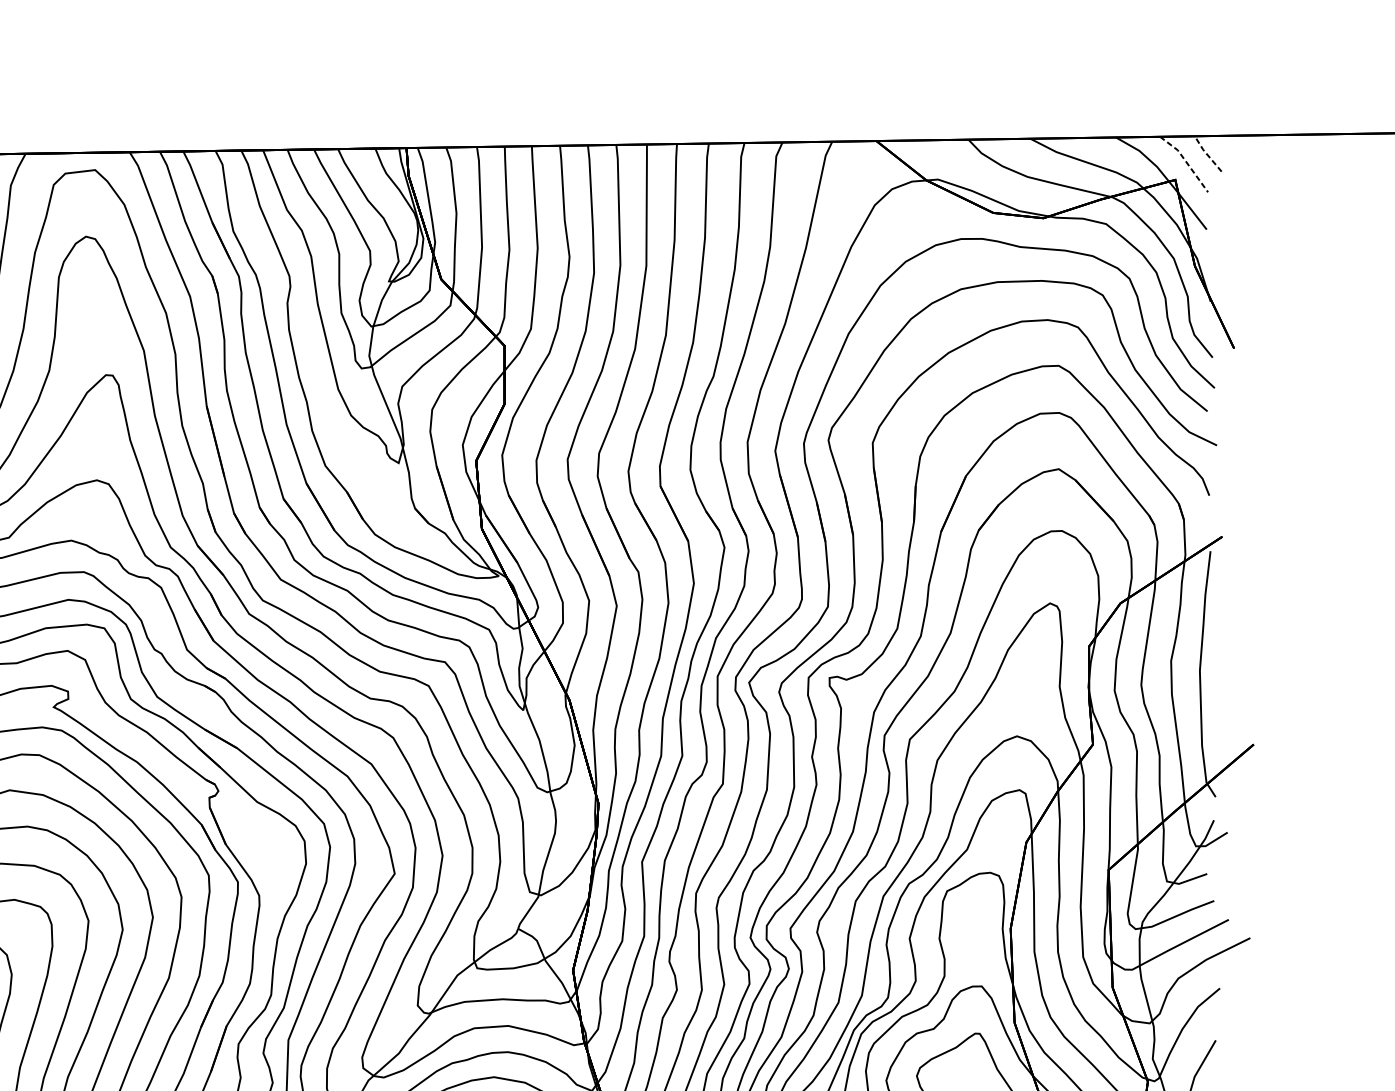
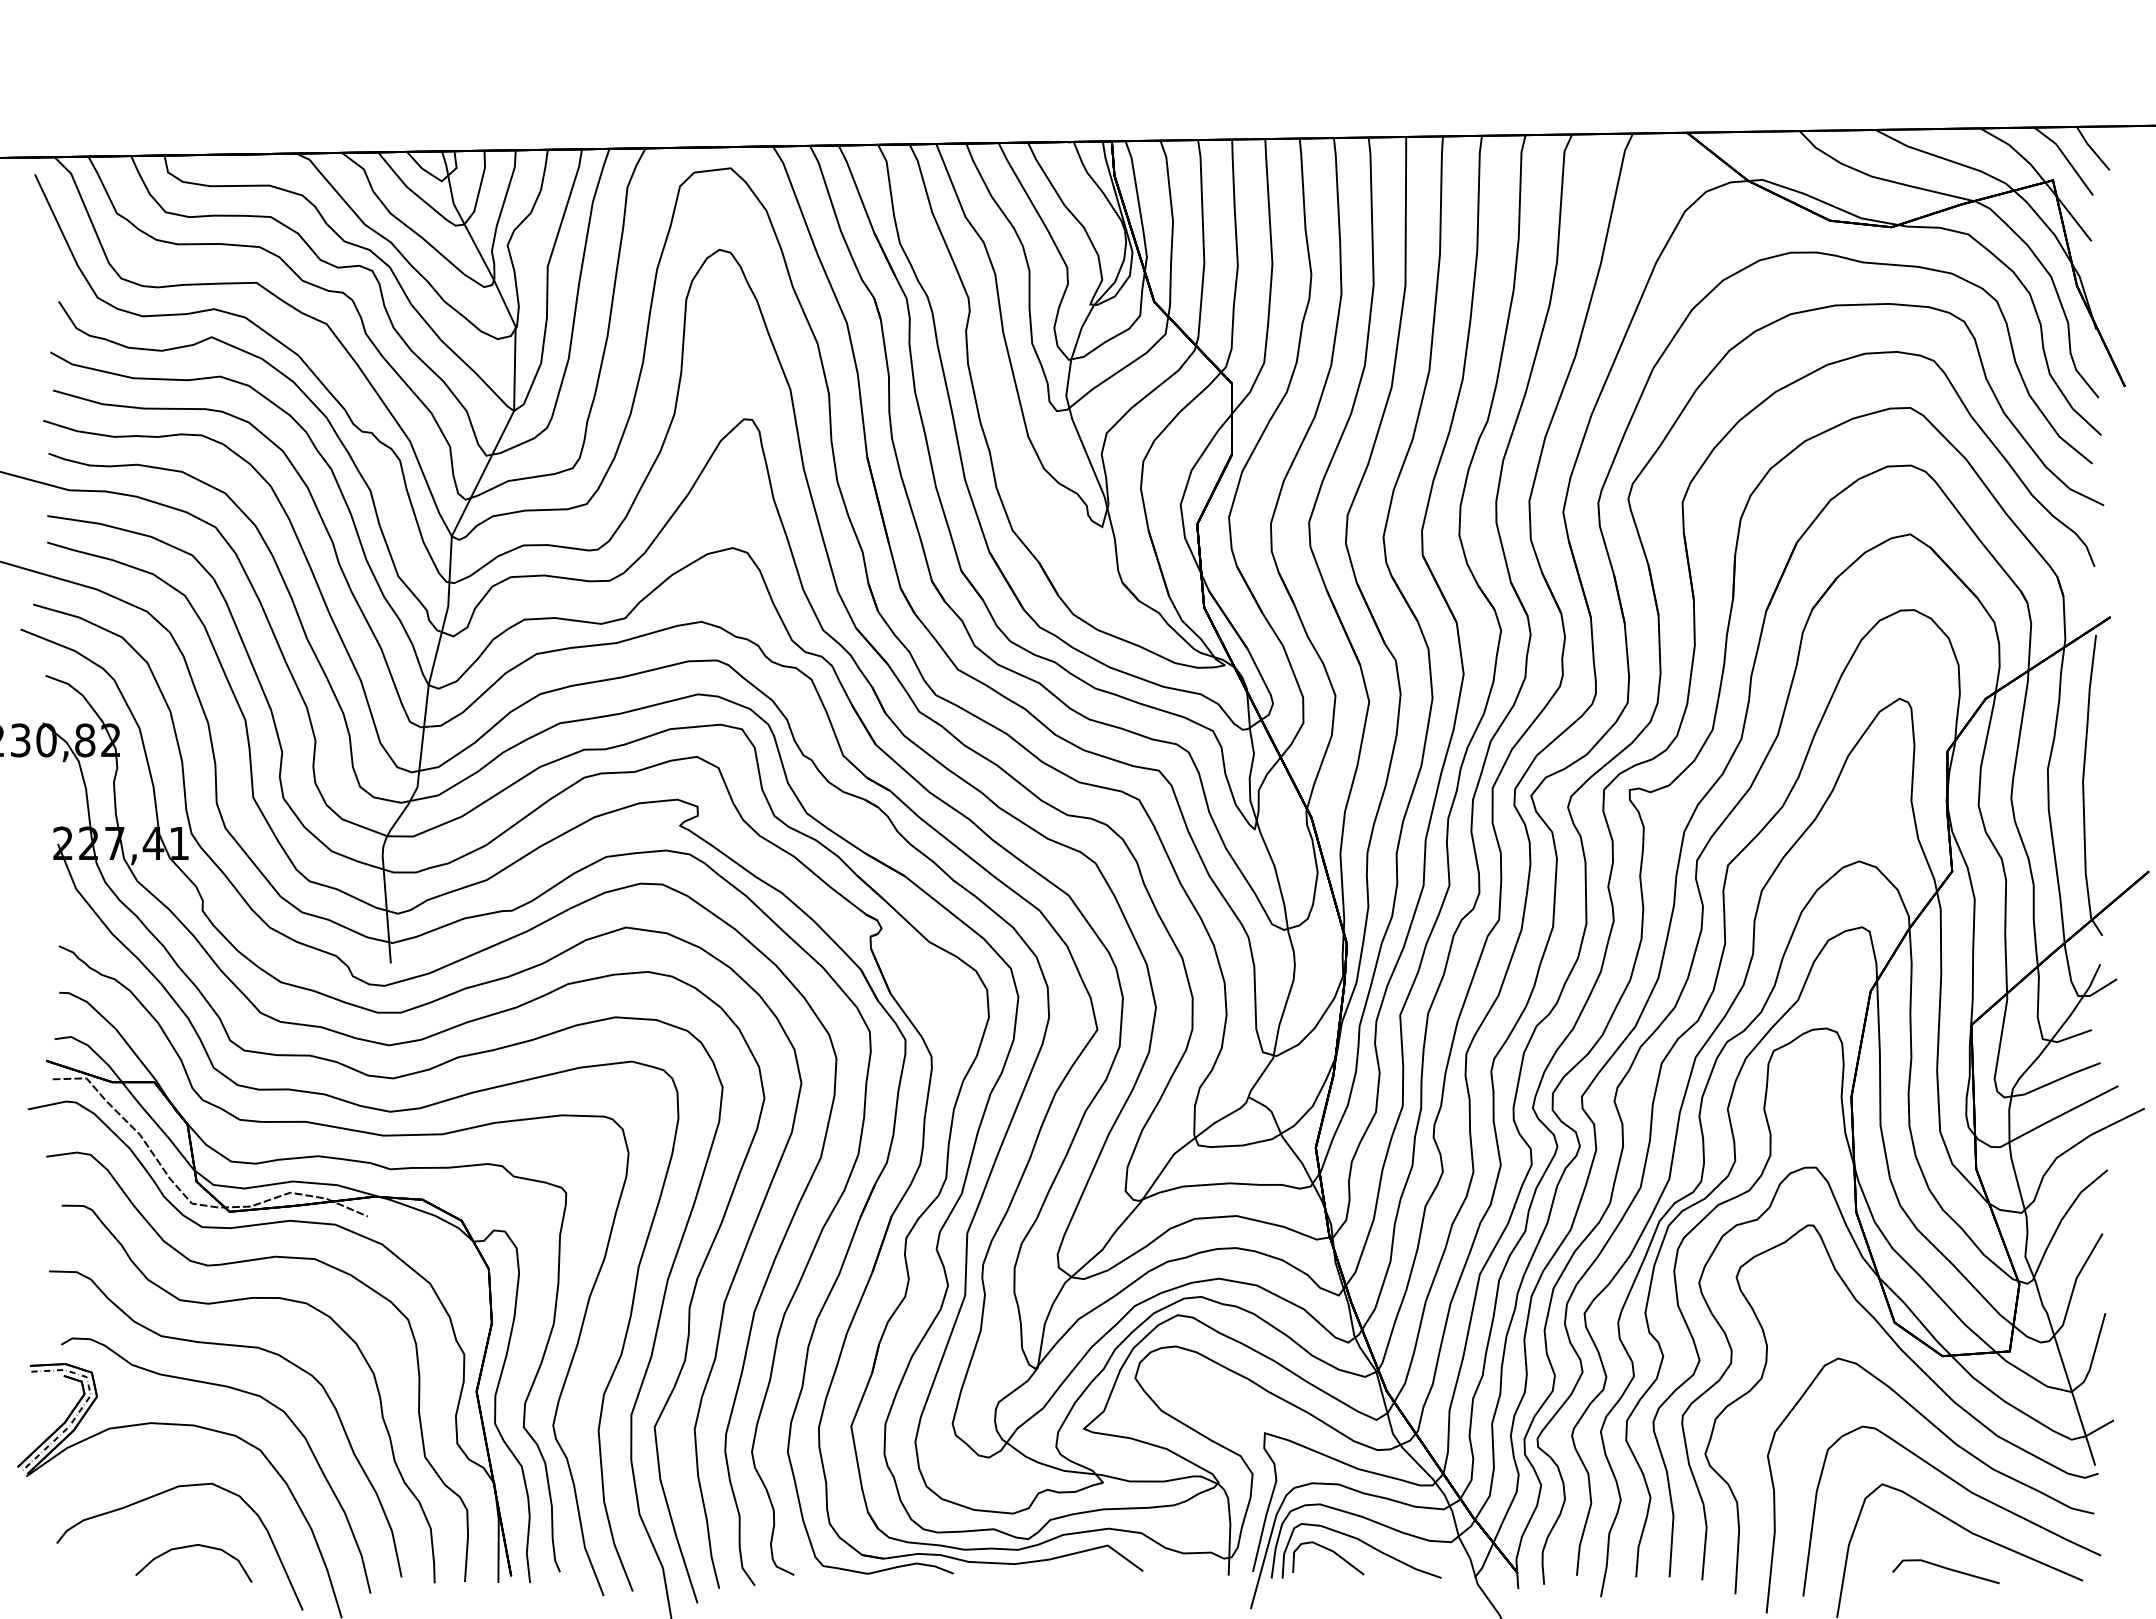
line: (1206, 153) -> (2091, 148), dashed -> solid
line: (1186, 162) -> (2066, 158), dashed -> solid

